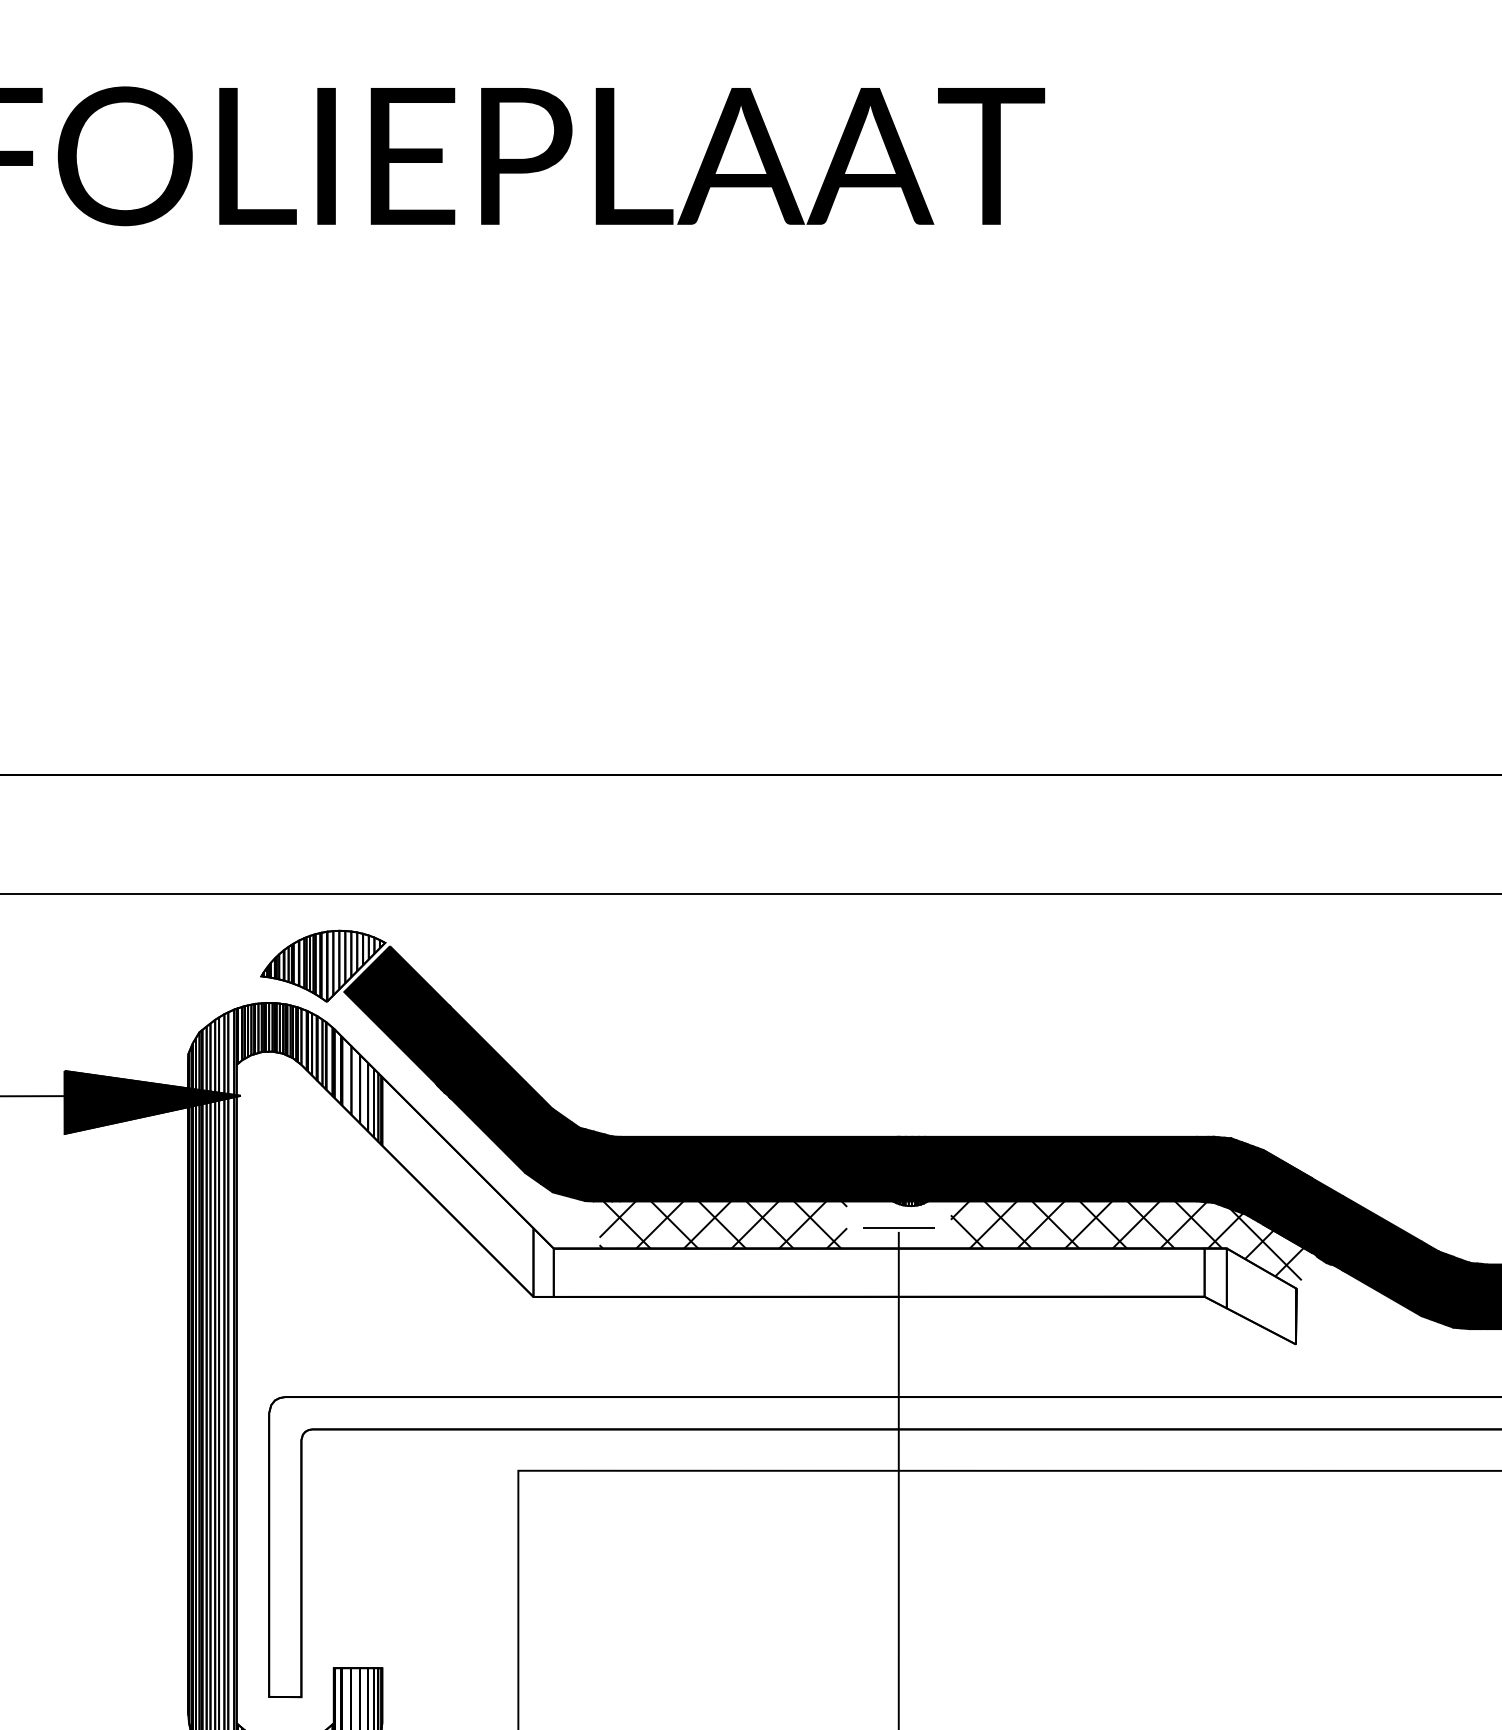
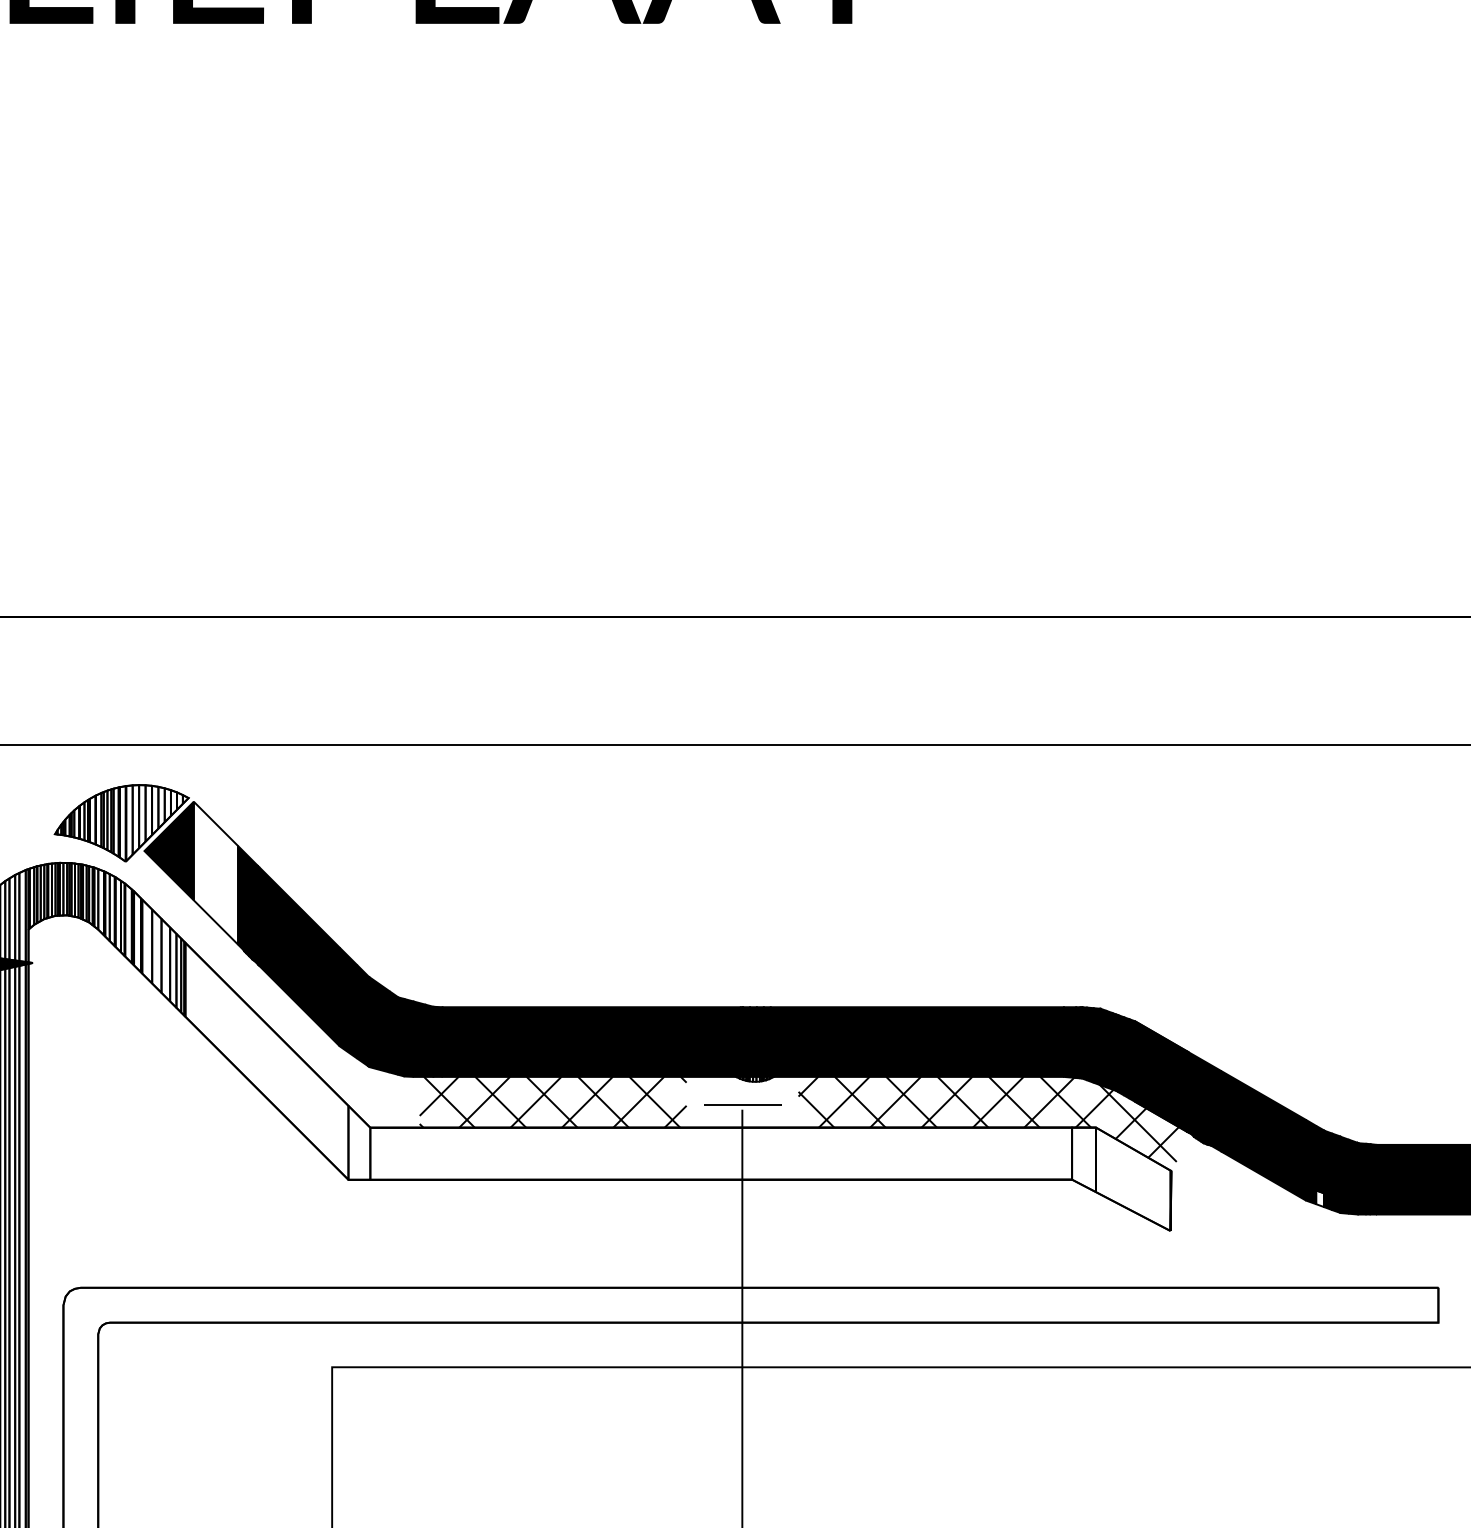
fill: (410, 1012) -> (215, 873), removed
fill: (1434, 1314) -> (1319, 1198), removed

